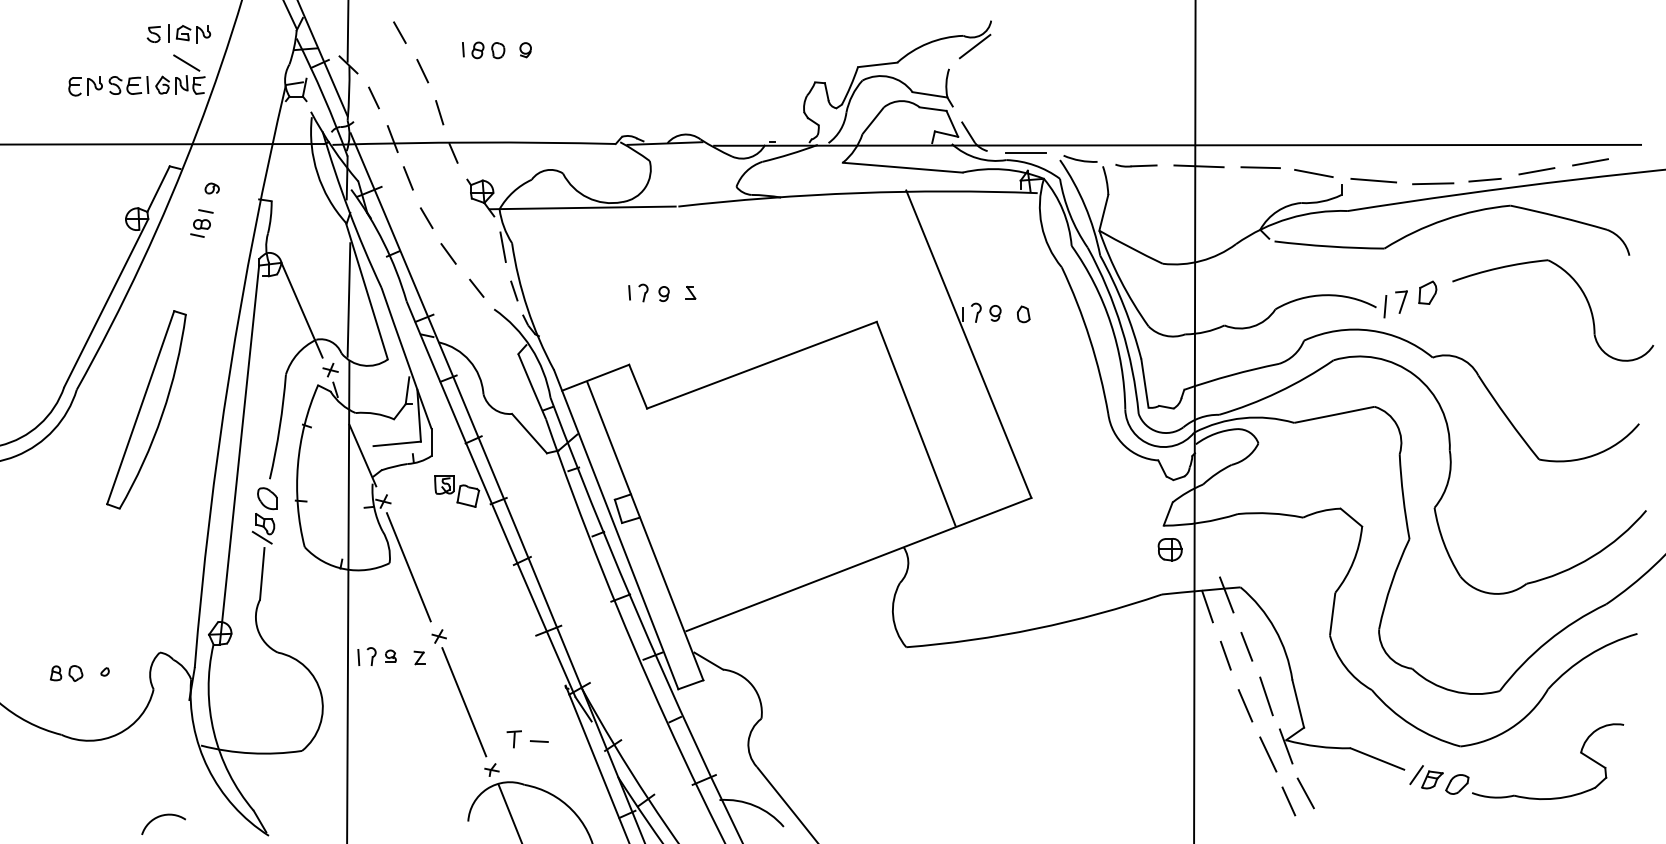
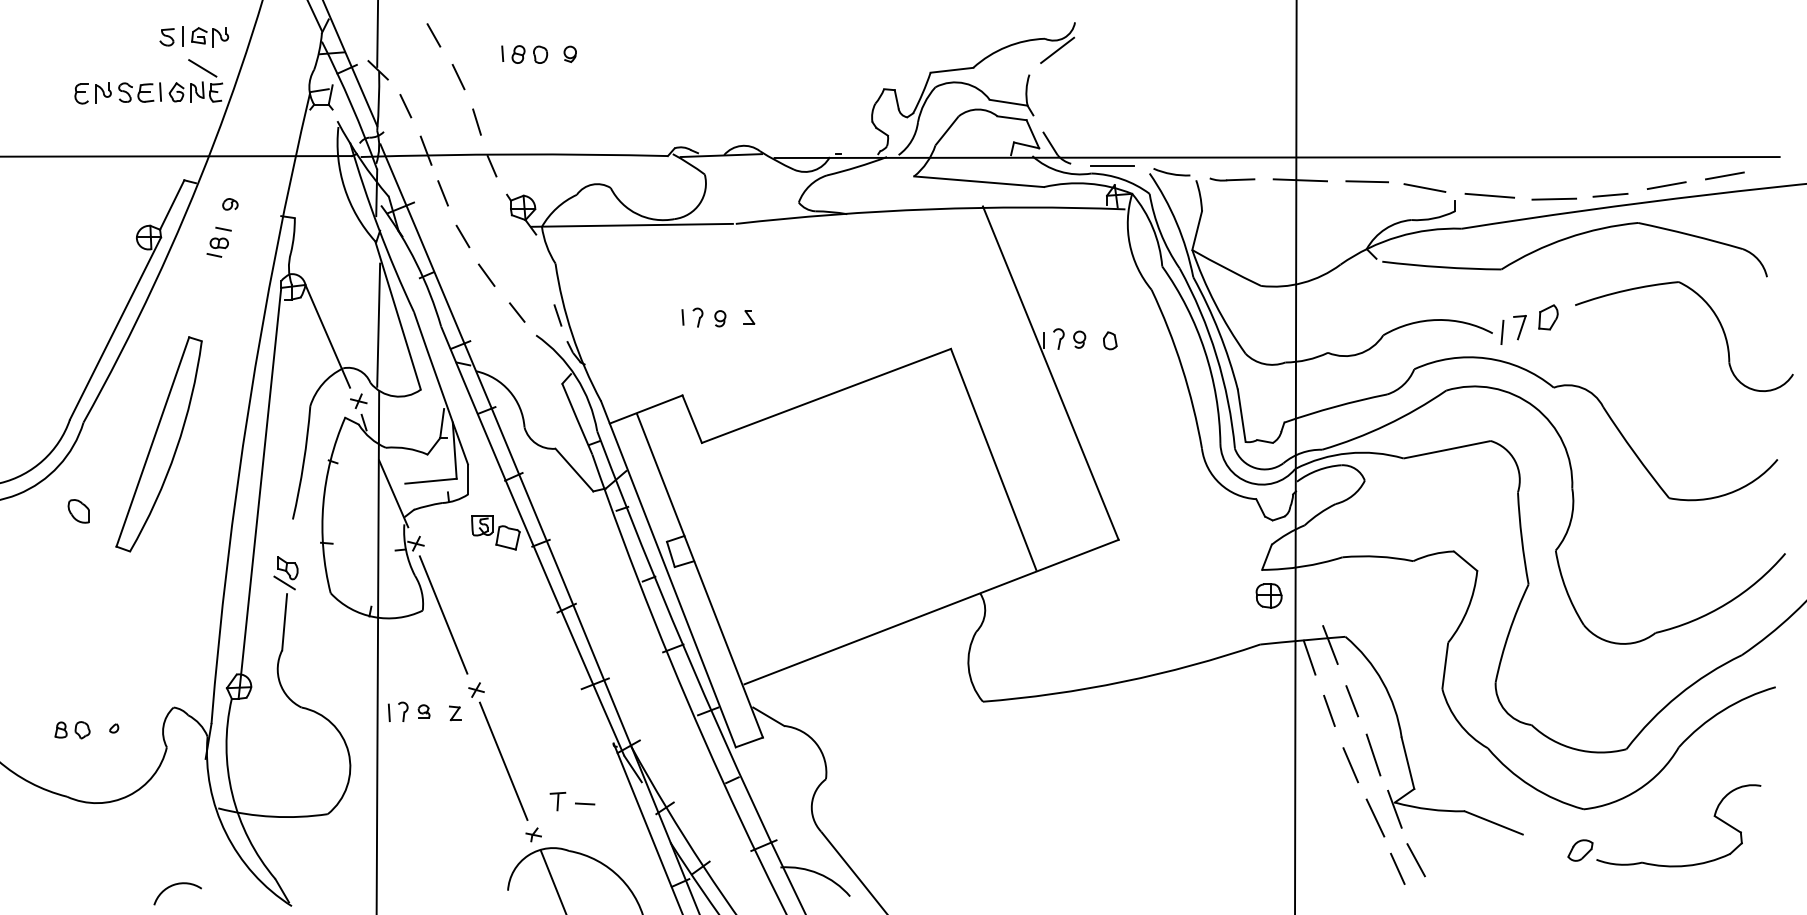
line: (502, 246) -> (545, 267), removed
part: (267, 498) -> (78, 511), moved
part: (1426, 777) -> (1547, 842), removed

